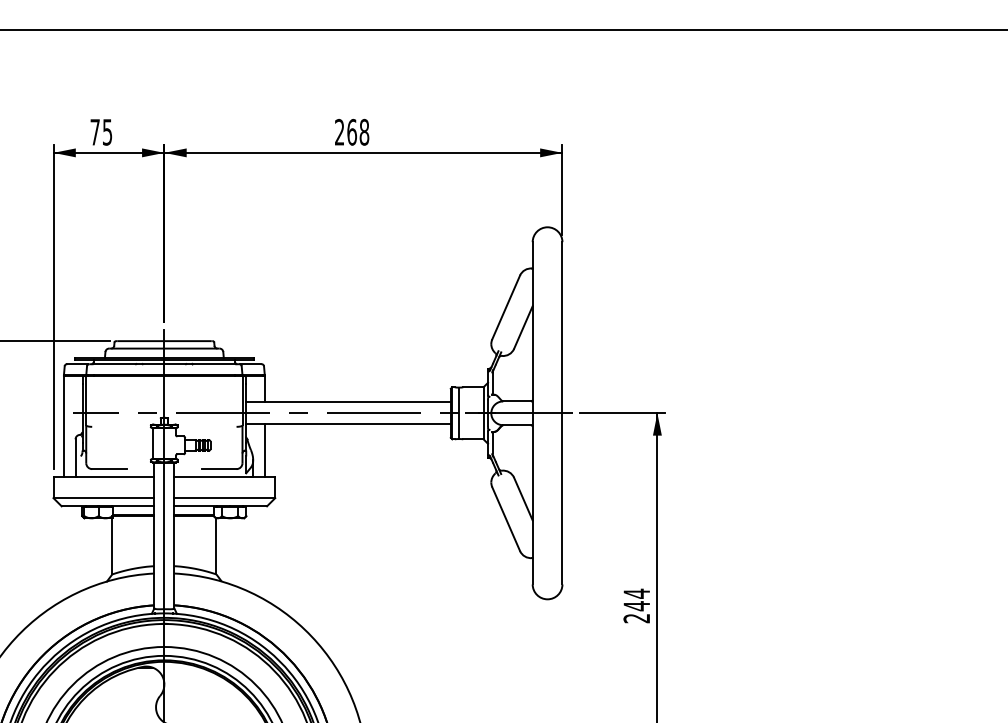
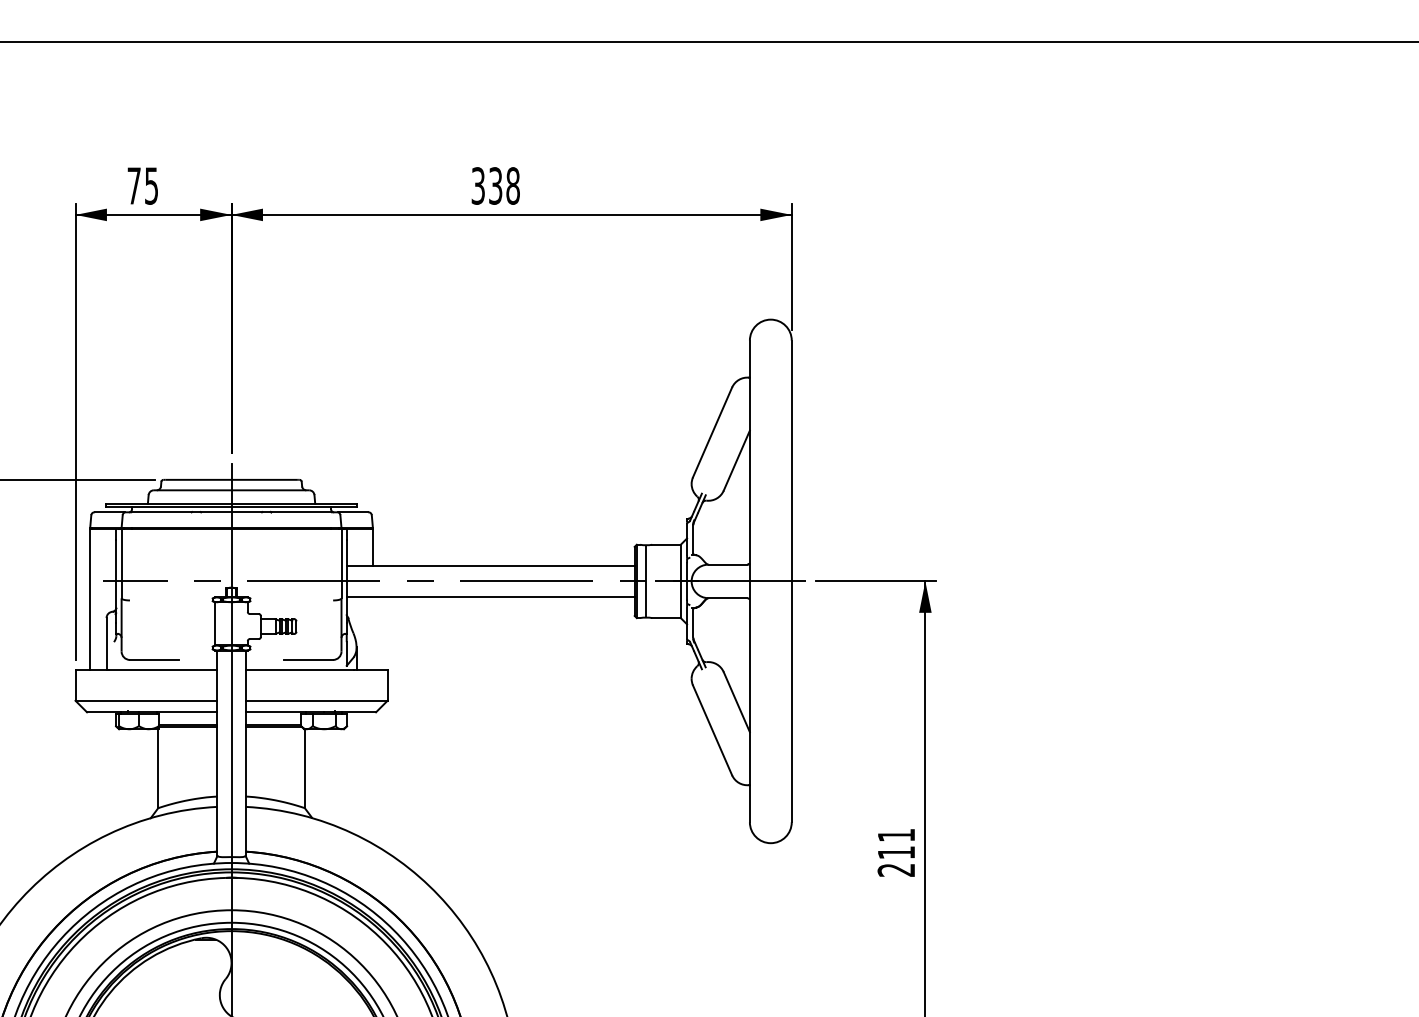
text: (345, 131) -> (486, 185), 268 -> 338
line: (264, 450) -> (372, 633), removed
text: (636, 600) -> (896, 844), 244 -> 211

